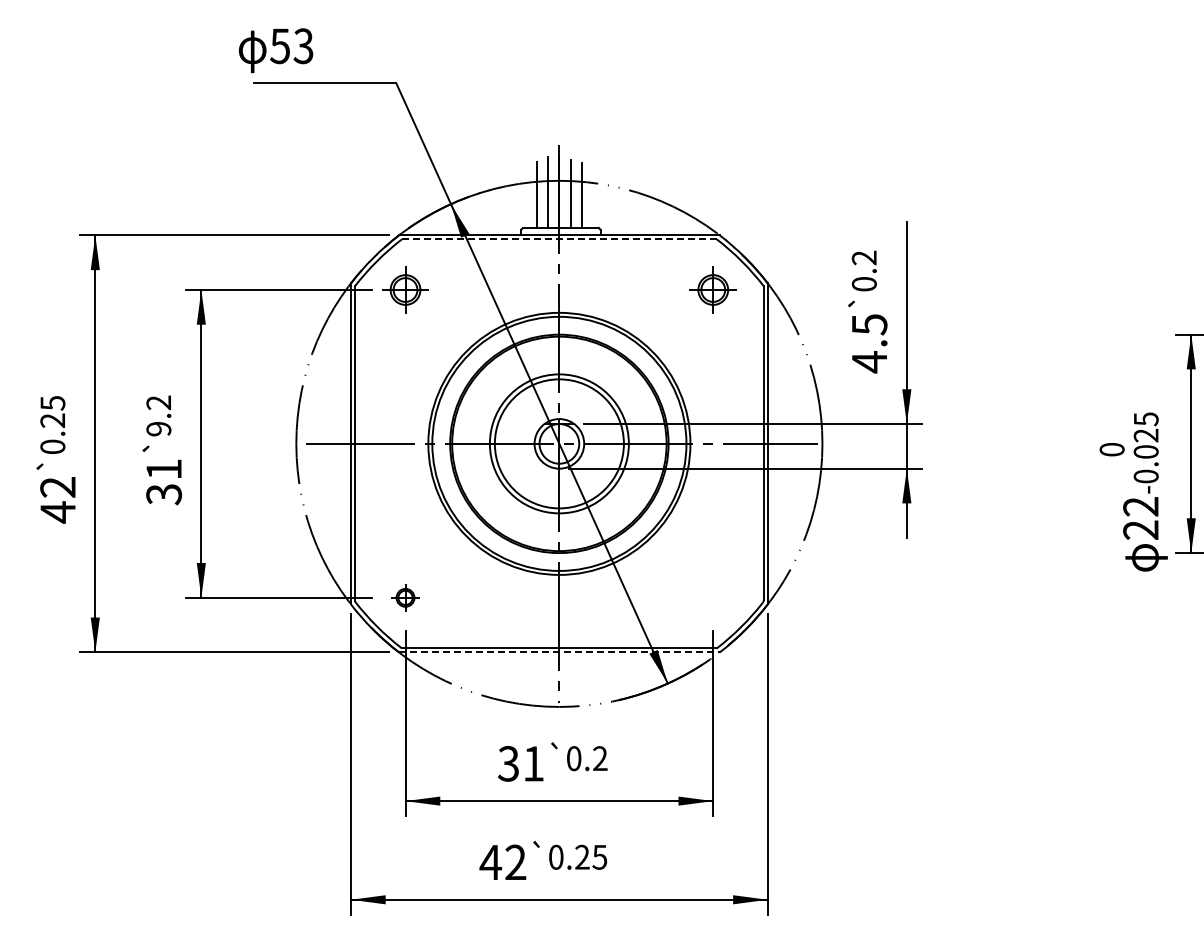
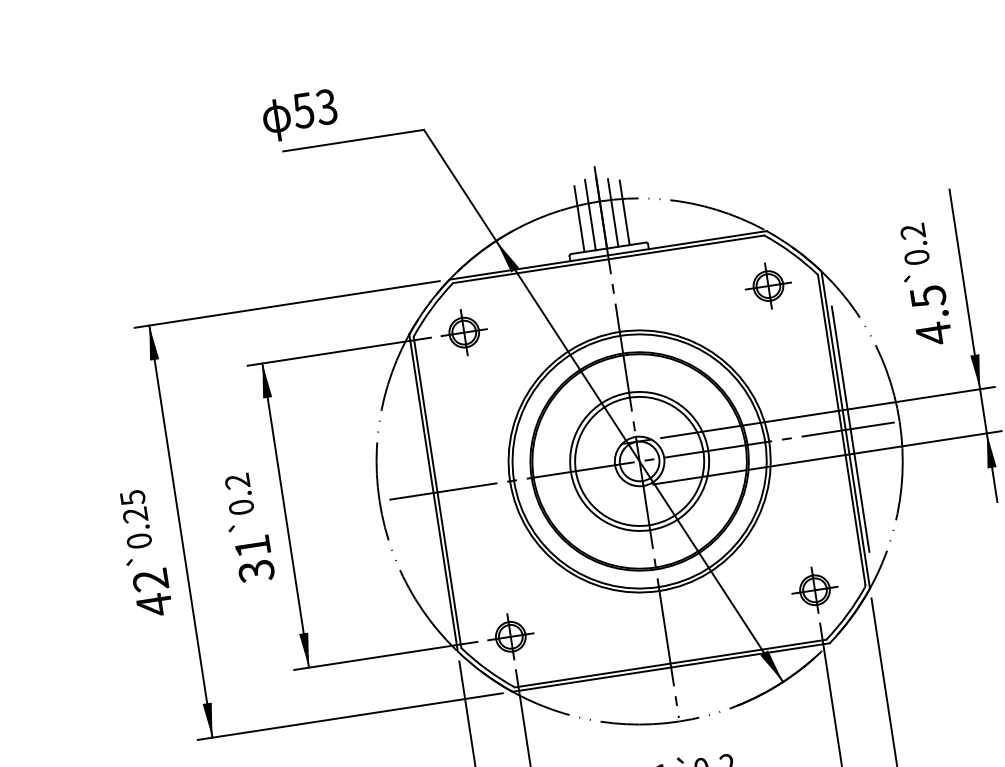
line: (558, 239) -> (607, 259), dashed -> solid
text: (158, 428) -> (241, 506), 9.2 -> 0.2
line: (772, 443) -> (850, 428), added
part: (405, 597) -> (510, 636), size x1.67
part: (712, 597) -> (814, 590), added
line: (559, 652) -> (671, 667), dashed -> solid

